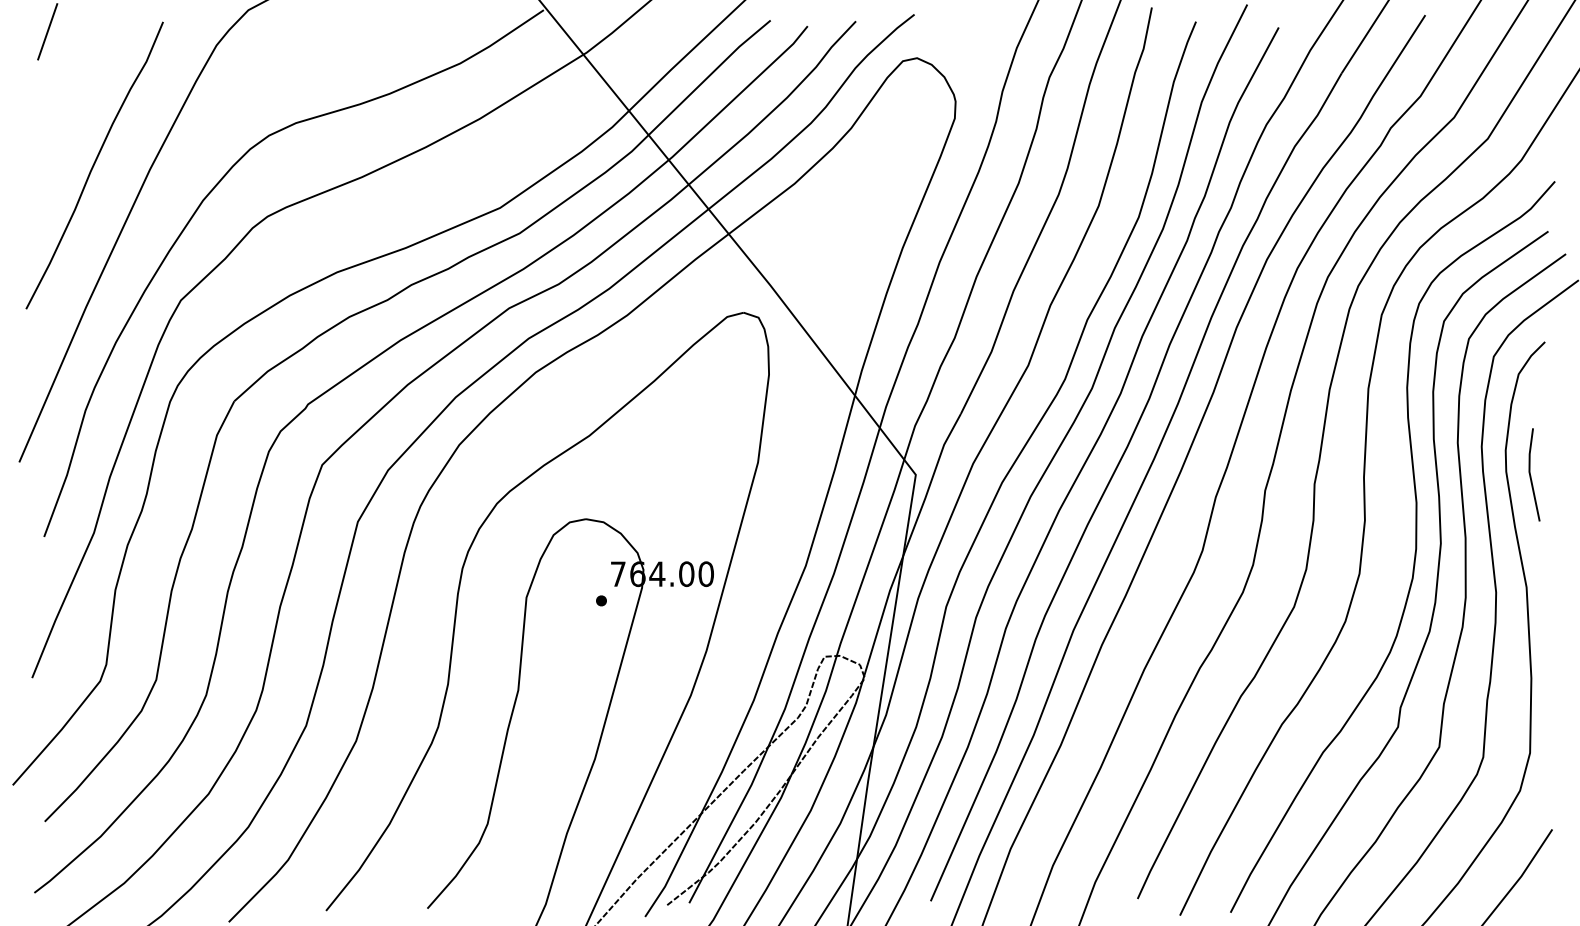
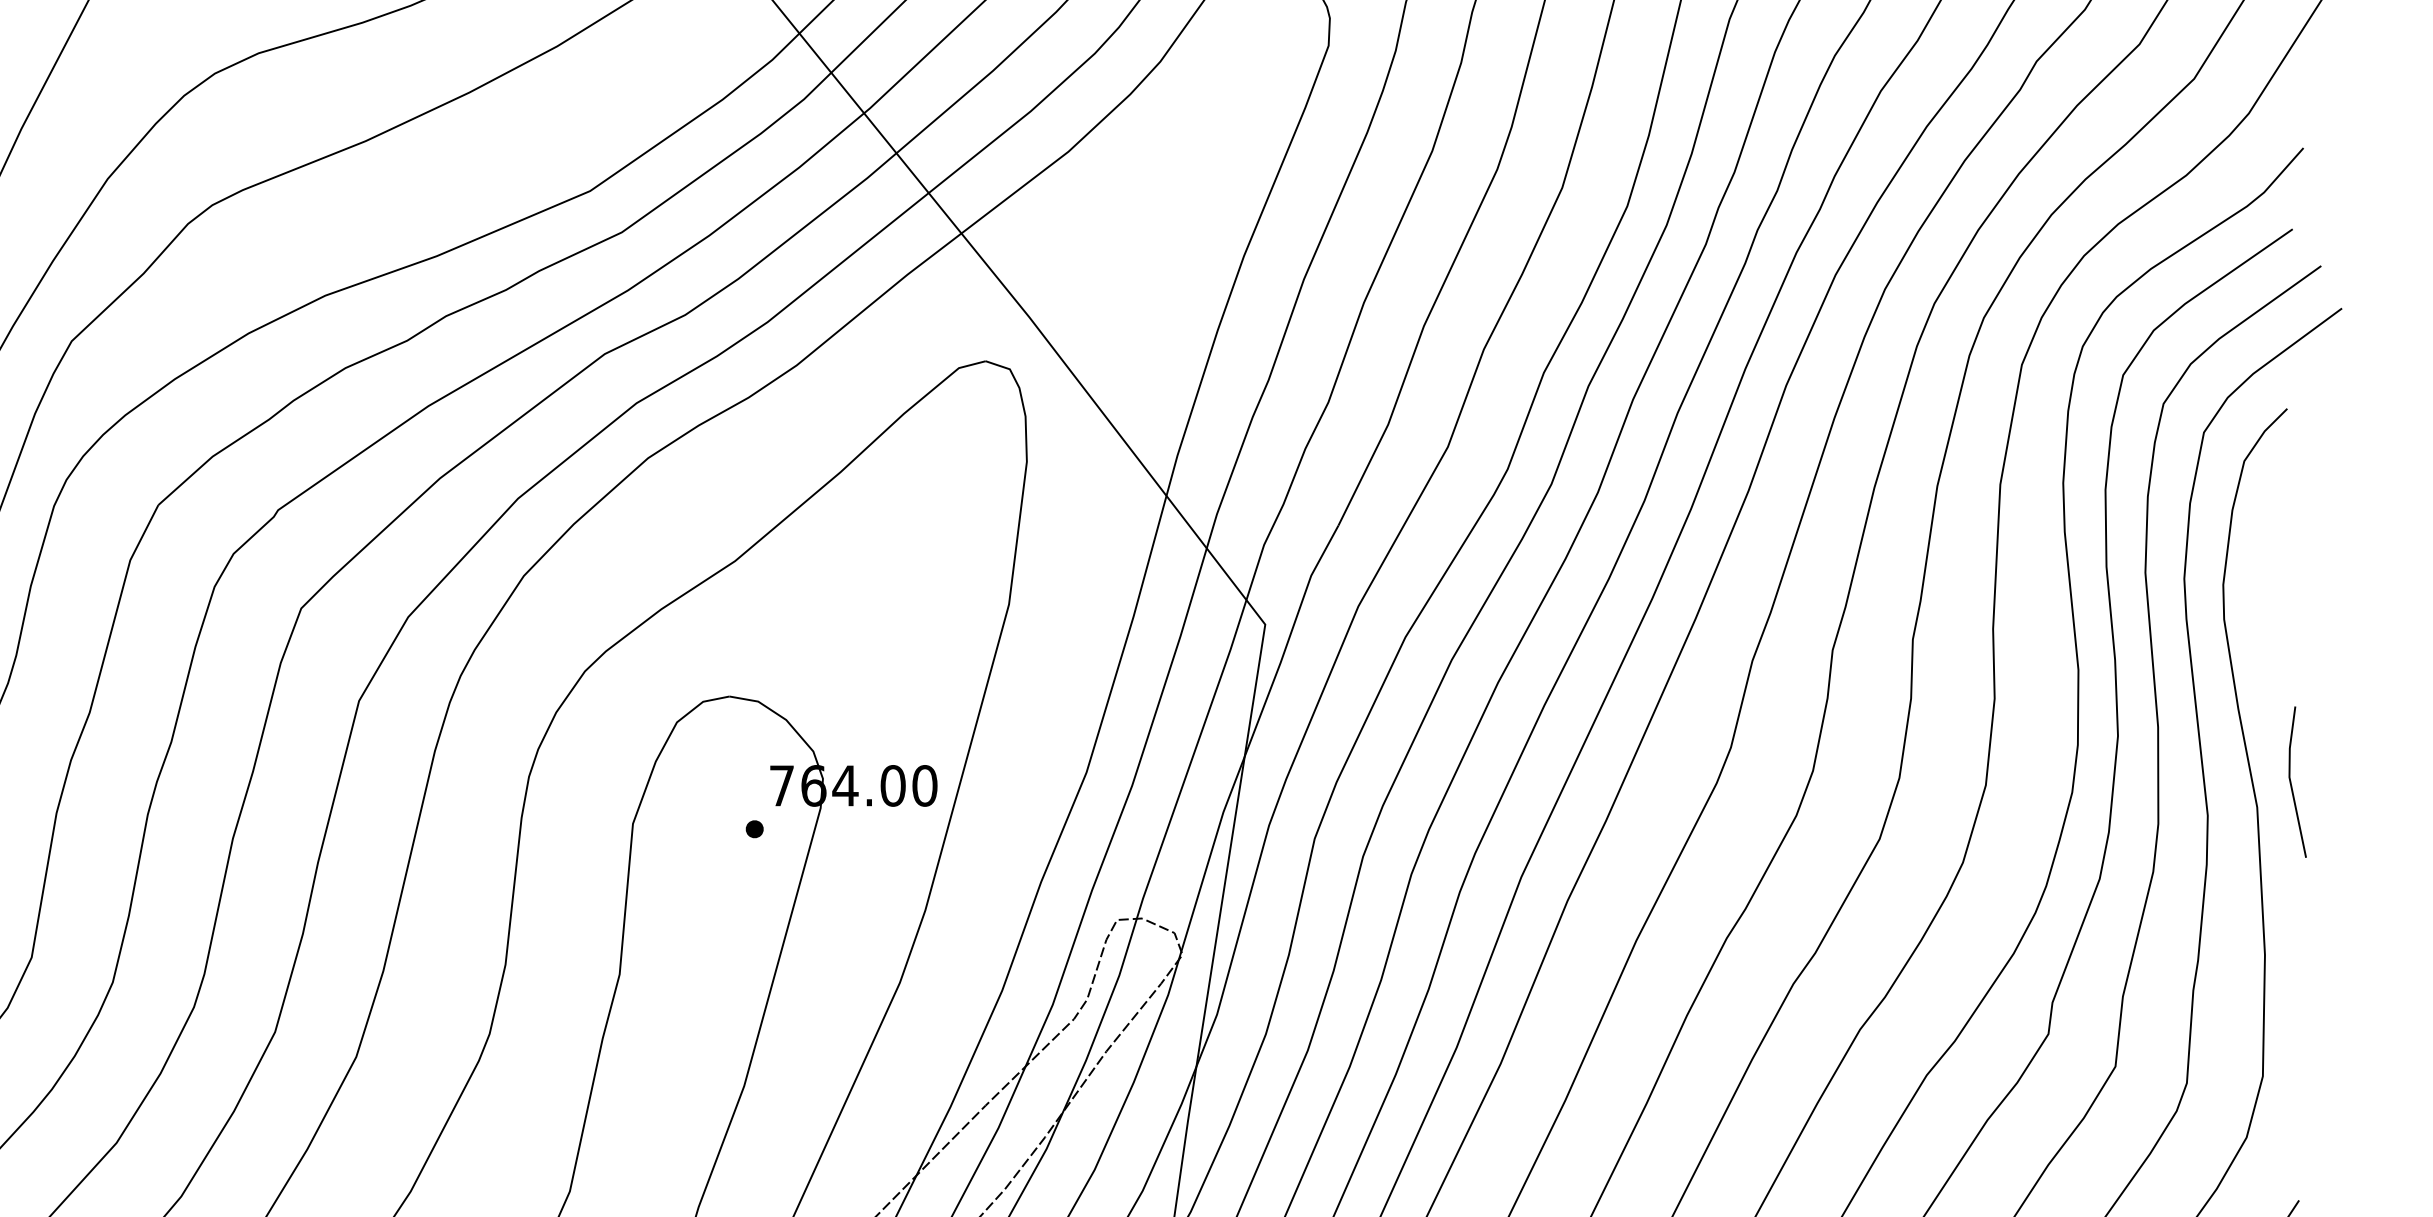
line: (1531, 475) -> (2292, 783), moved

